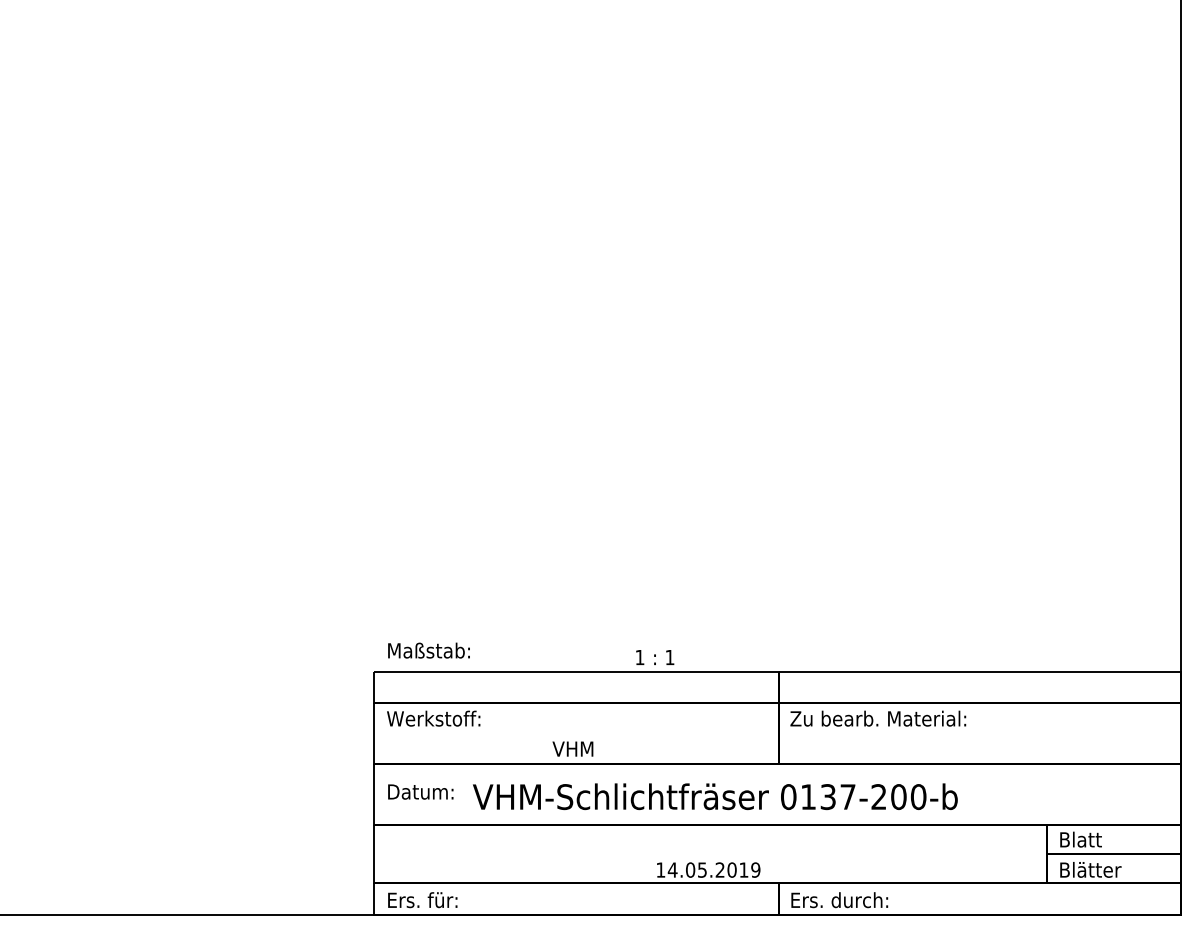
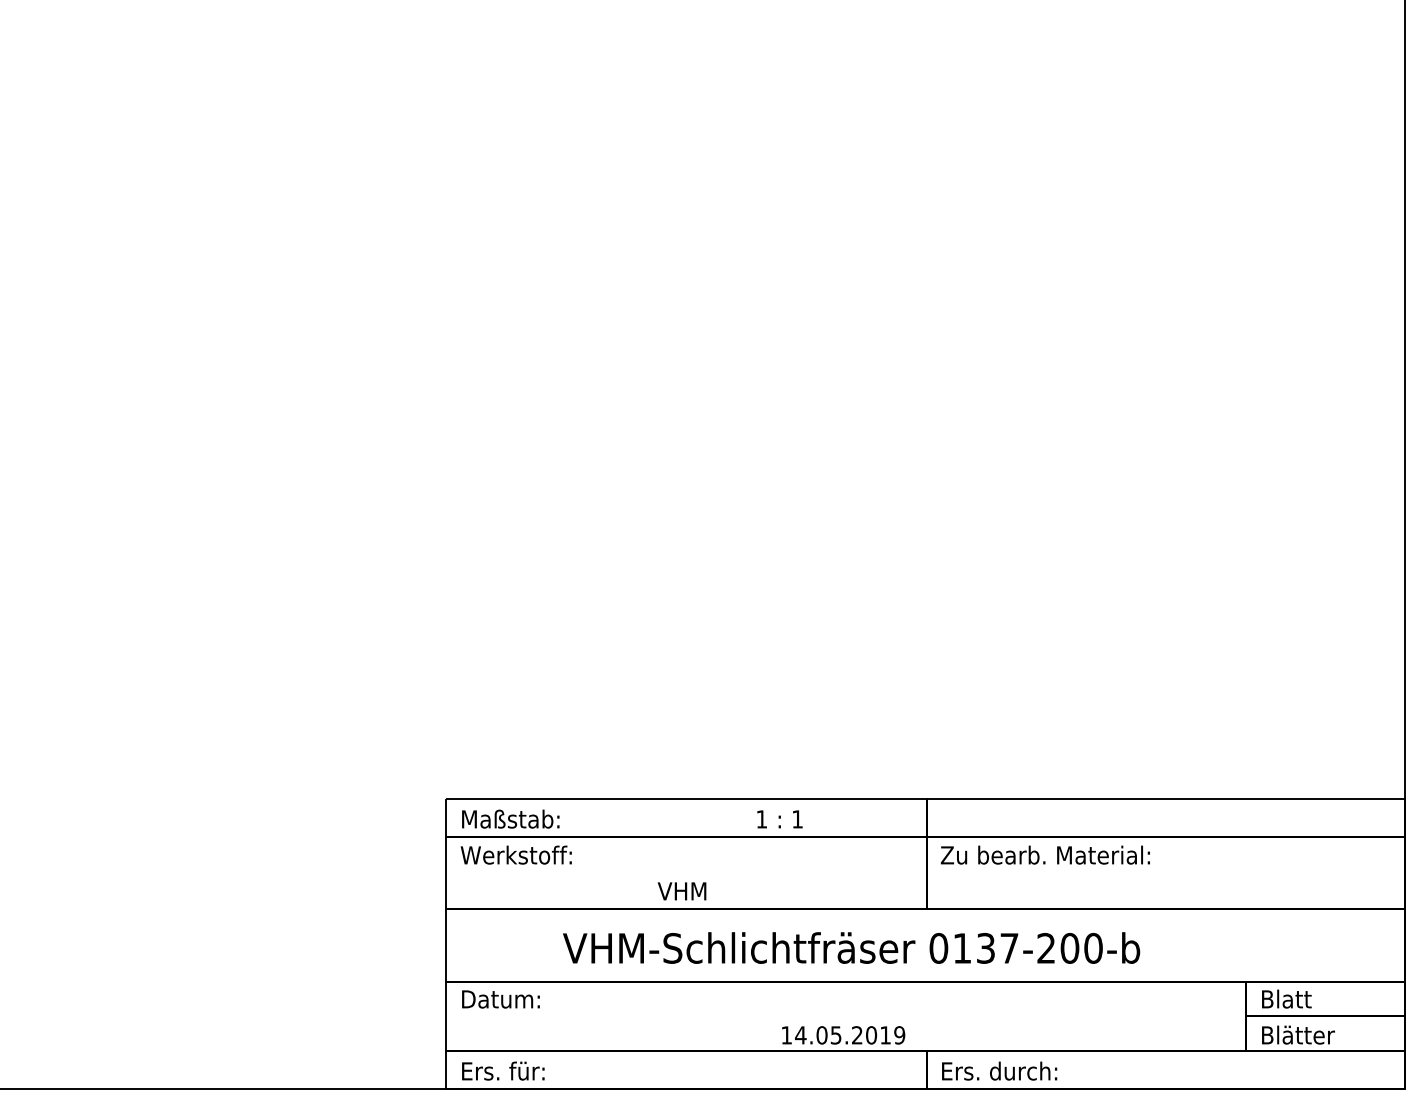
text: (428, 650) -> (510, 818), moved
text: (654, 657) -> (779, 819), moved
text: (420, 792) -> (500, 999), moved

